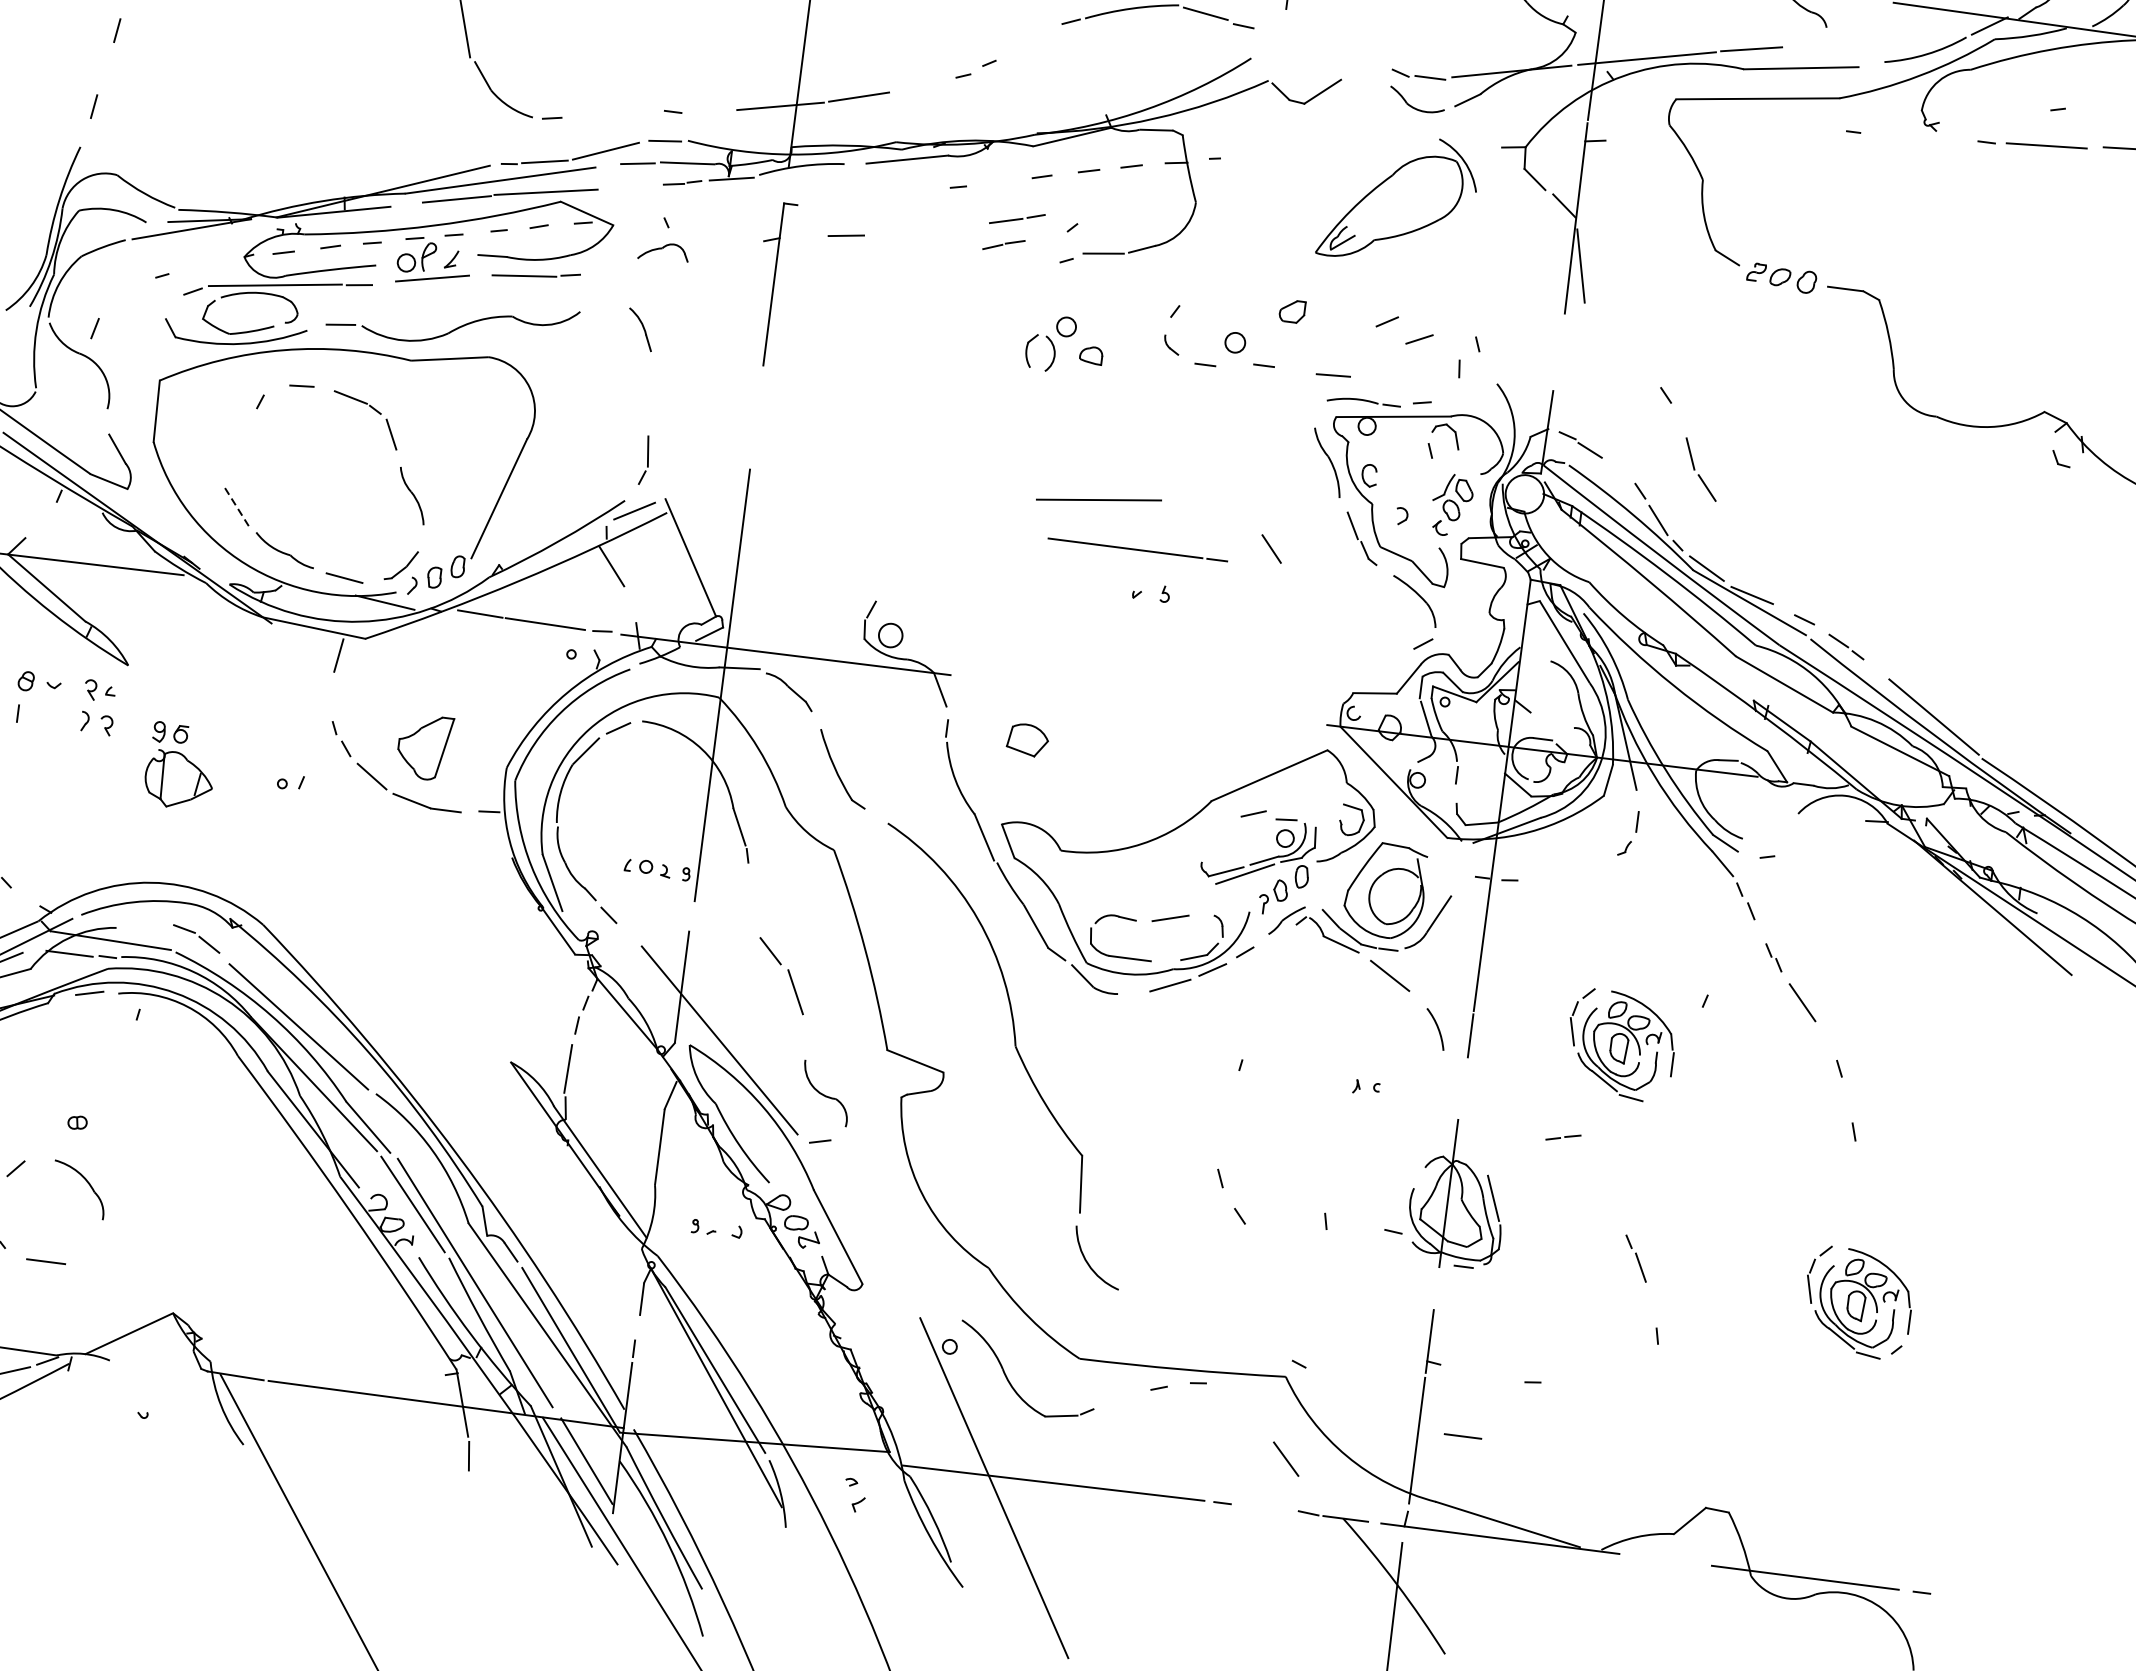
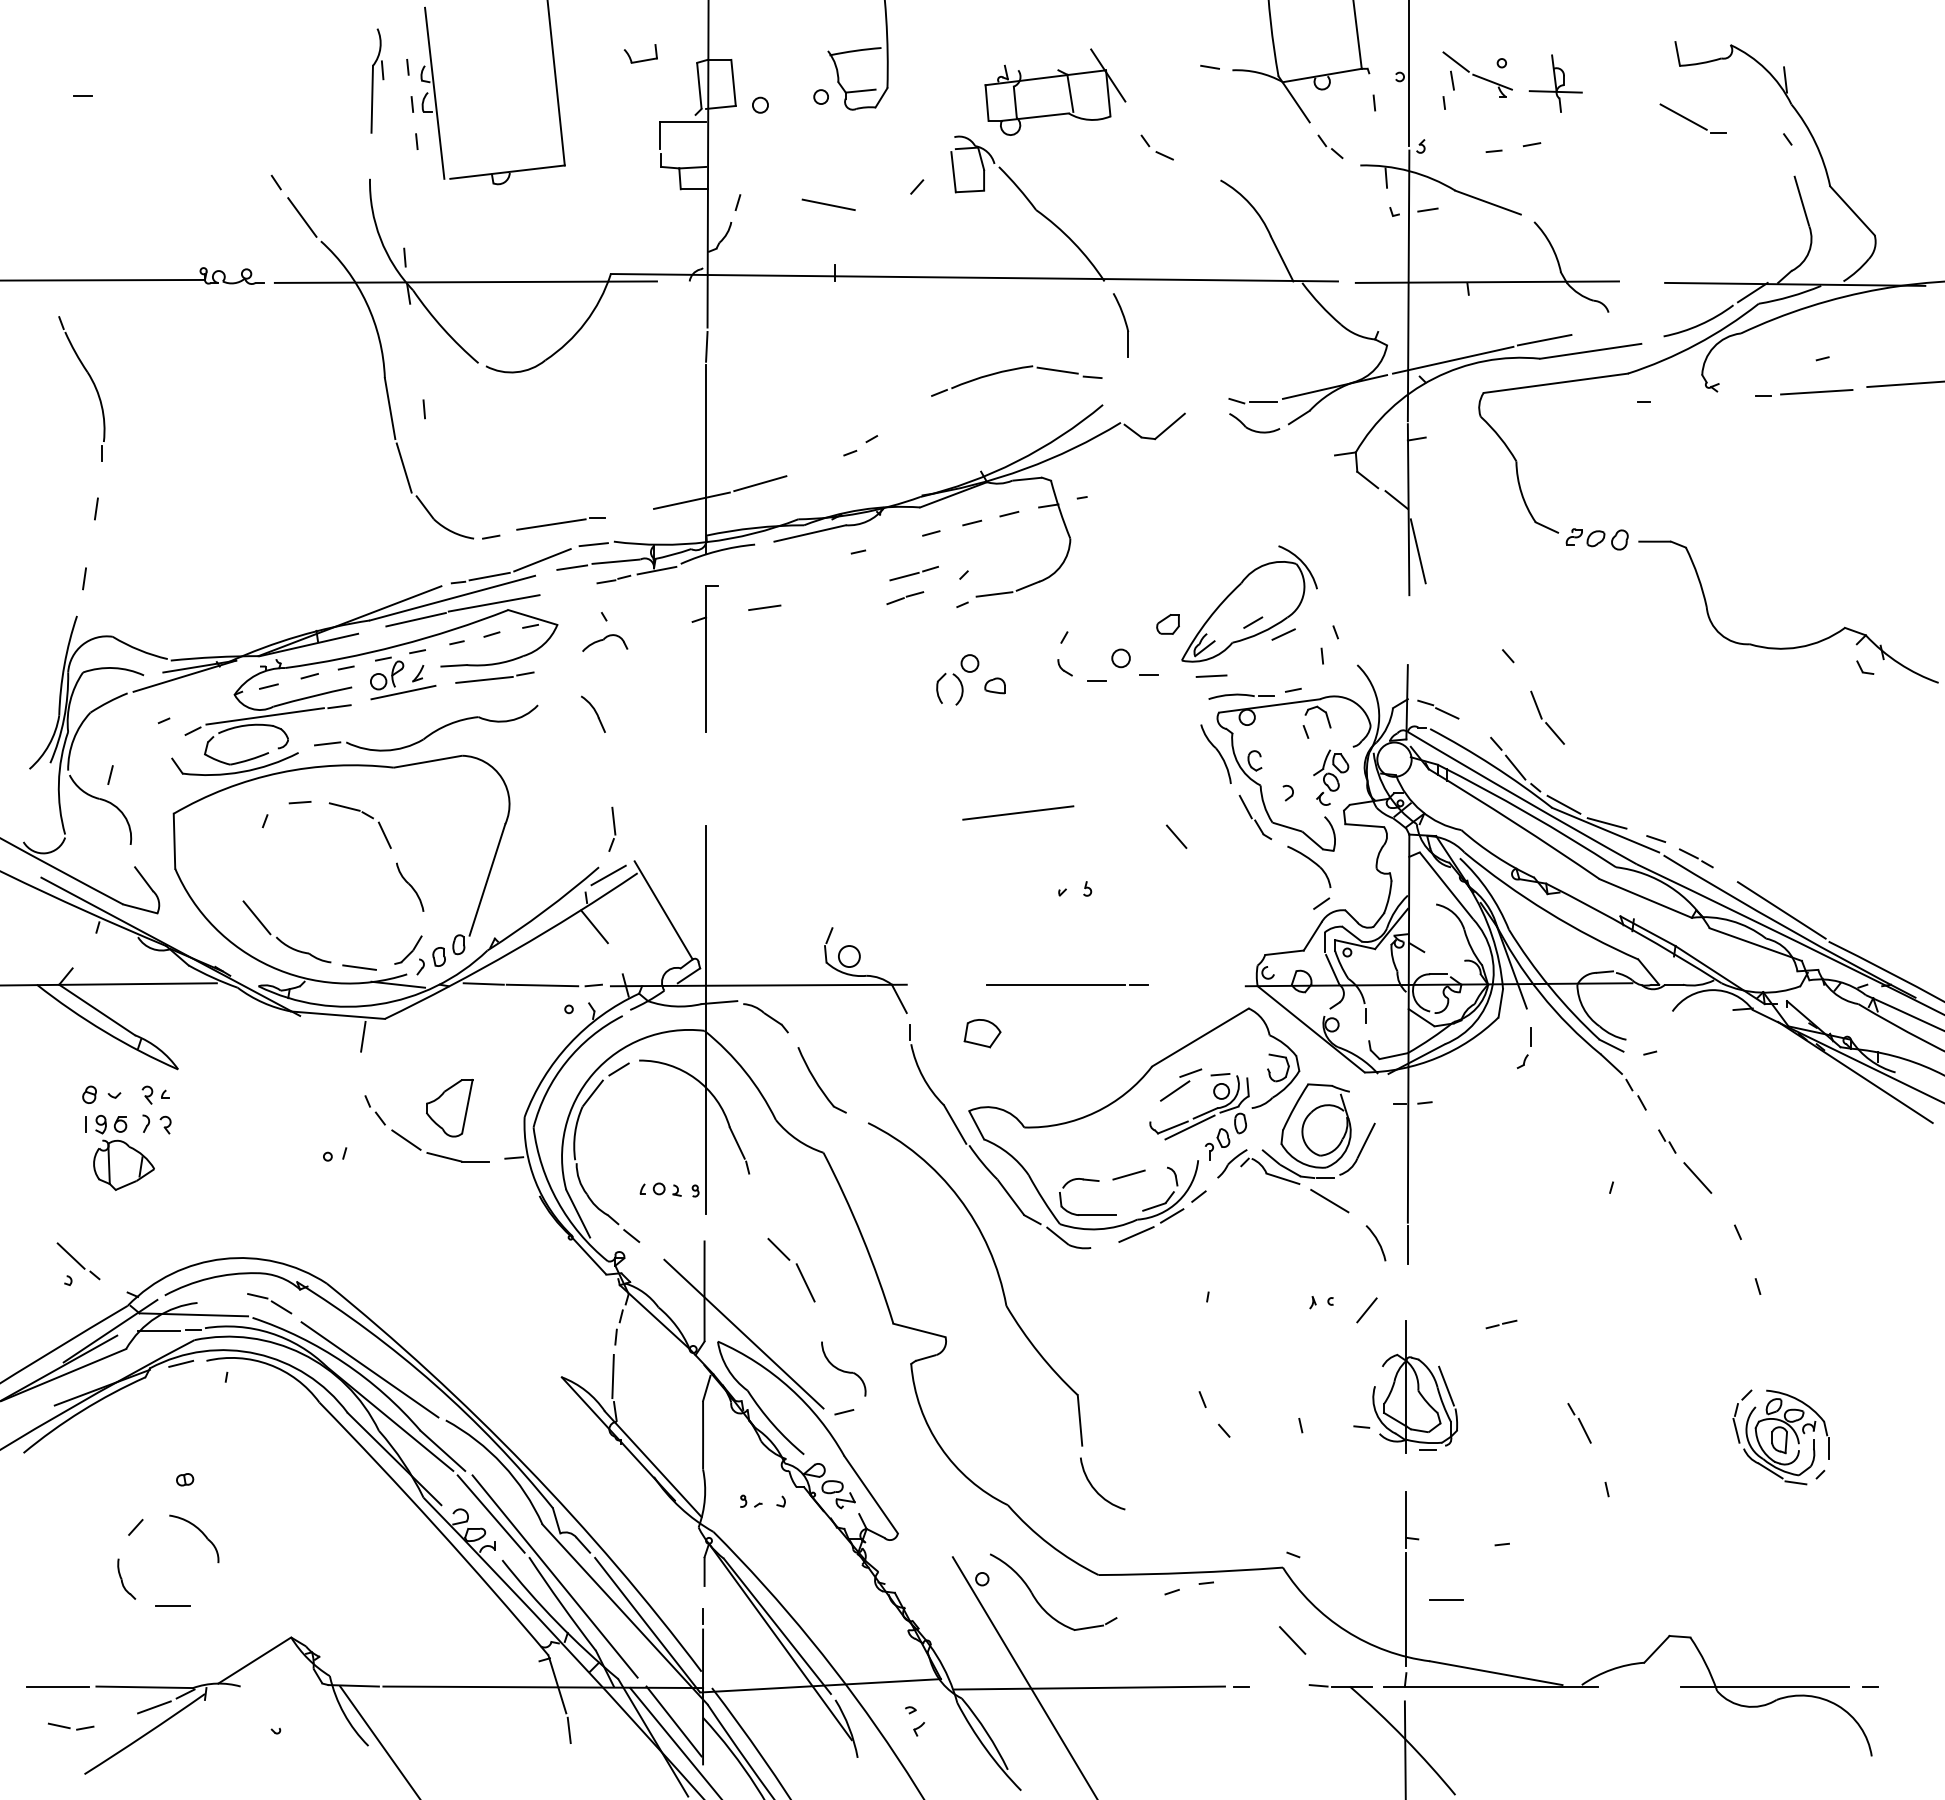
line: (621, 112) -> (551, 524), added
part: (1398, 198) -> (1249, 603), moved
line: (238, 508) -> (257, 918), dashed -> solid
line: (1138, 549) -> (1067, 984), moved
part: (180, 766) -> (123, 1152), moved
line: (1234, 830) -> (1175, 1090), added
part: (1620, 1045) -> (1541, 1236), removed
line: (1415, 1102) -> (1366, 1310), added

